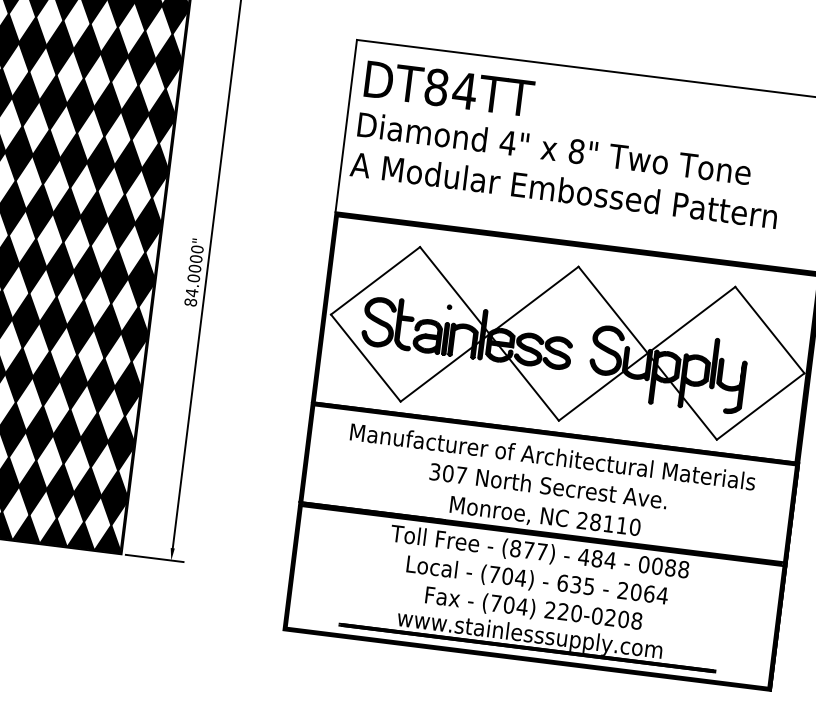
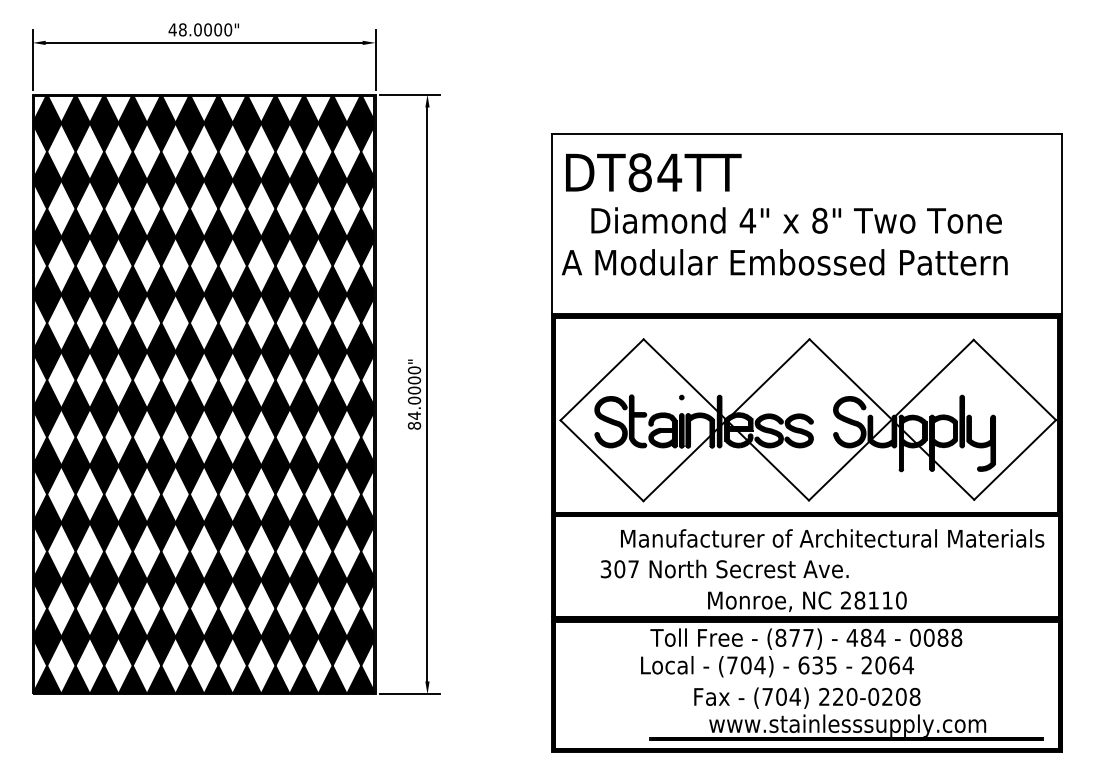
text: (554, 148) -> (796, 220), moved
text: (552, 456) -> (832, 538), moved
text: (548, 485) -> (724, 568), moved
text: (537, 581) -> (777, 666), moved
part: (528, 637) -> (846, 727), moved

